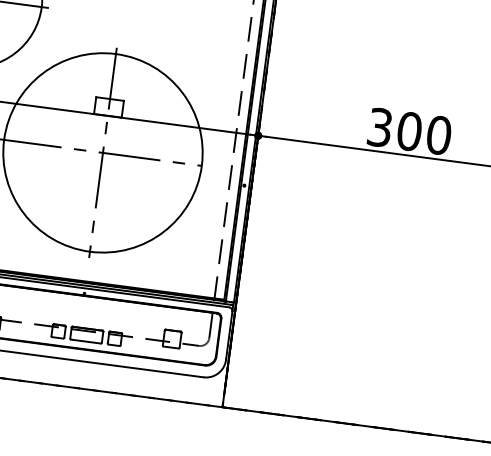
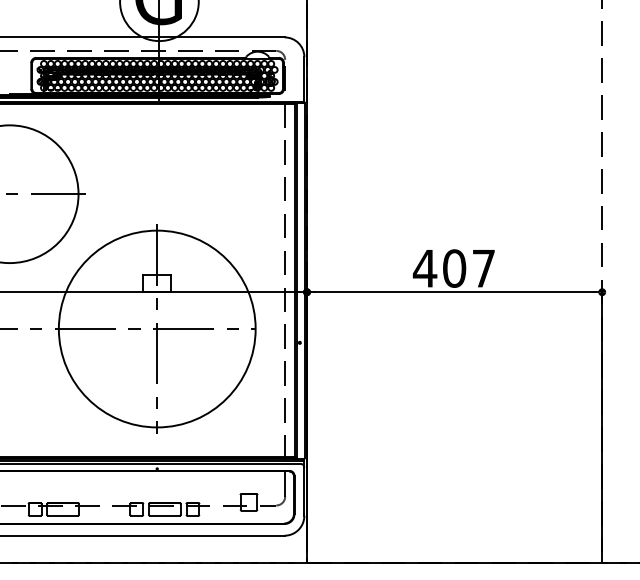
text: (408, 131) -> (453, 268), 300 -> 407

